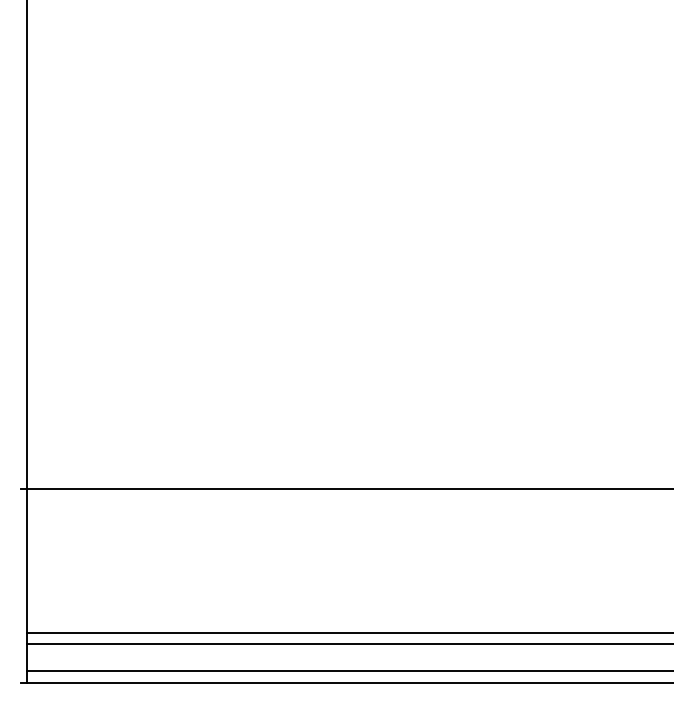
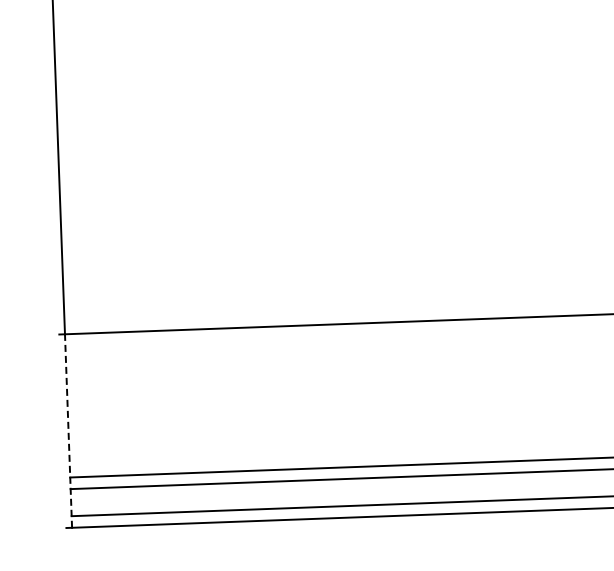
line: (26, 586) -> (68, 431), solid -> dashed

